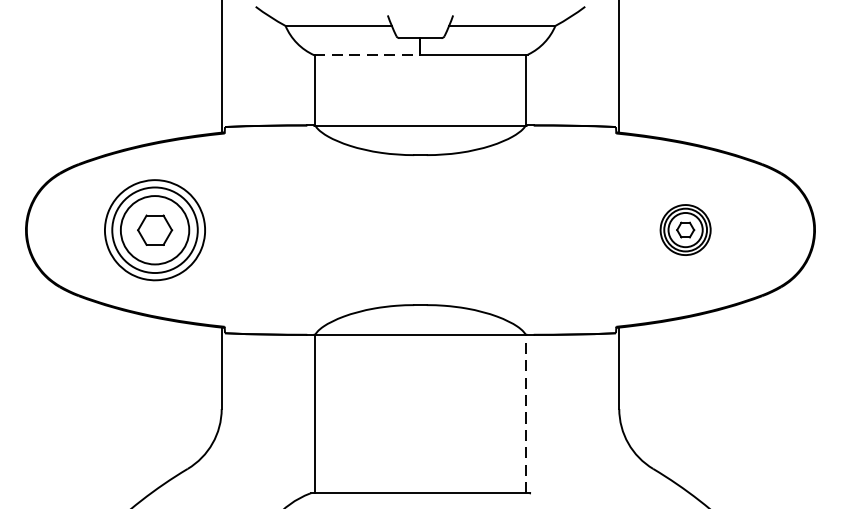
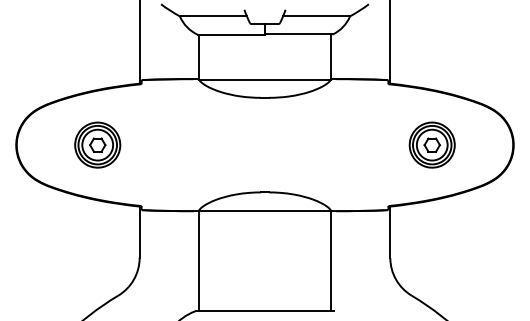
line: (368, 54) -> (232, 34), dashed -> solid
part: (154, 229) -> (97, 144), size x0.71
part: (684, 229) -> (431, 144), size x1.43
line: (525, 413) -> (331, 260), dashed -> solid

